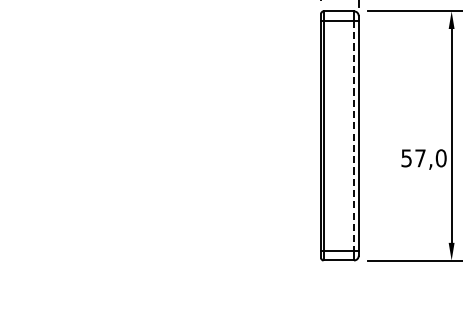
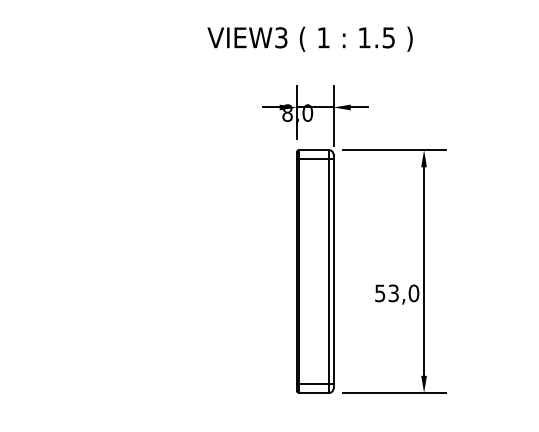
line: (353, 136) -> (328, 272), dashed -> solid
text: (420, 158) -> (393, 293), 57,0 -> 53,0

